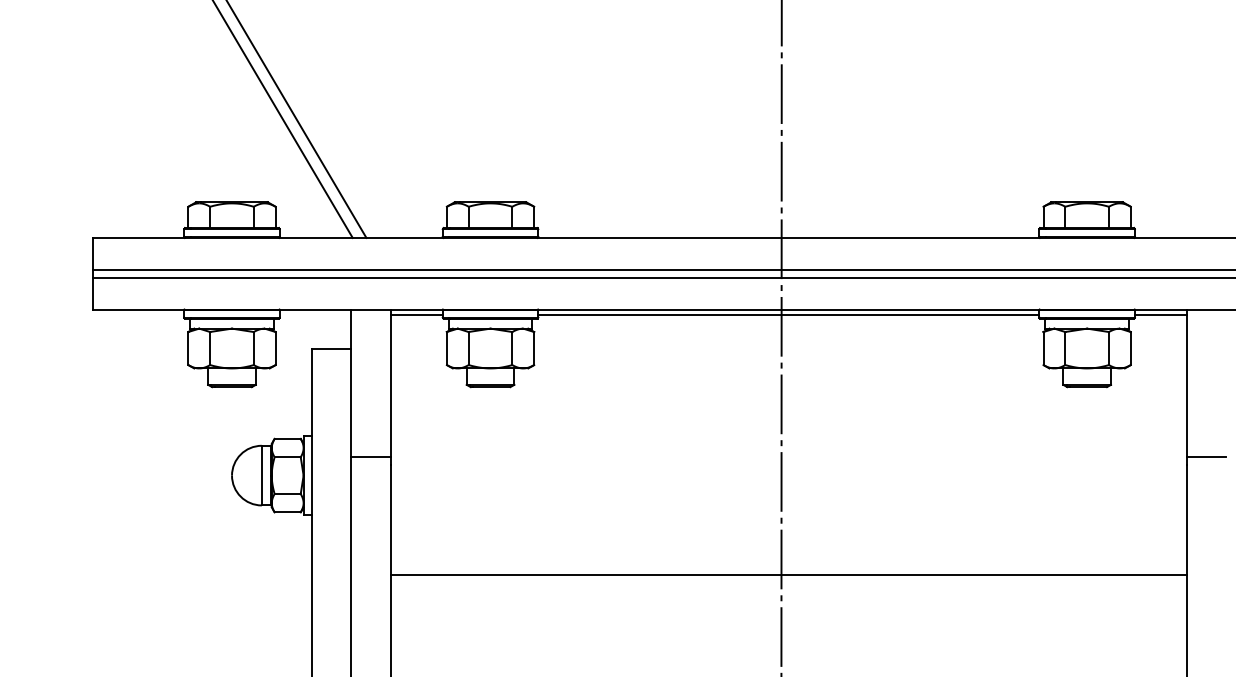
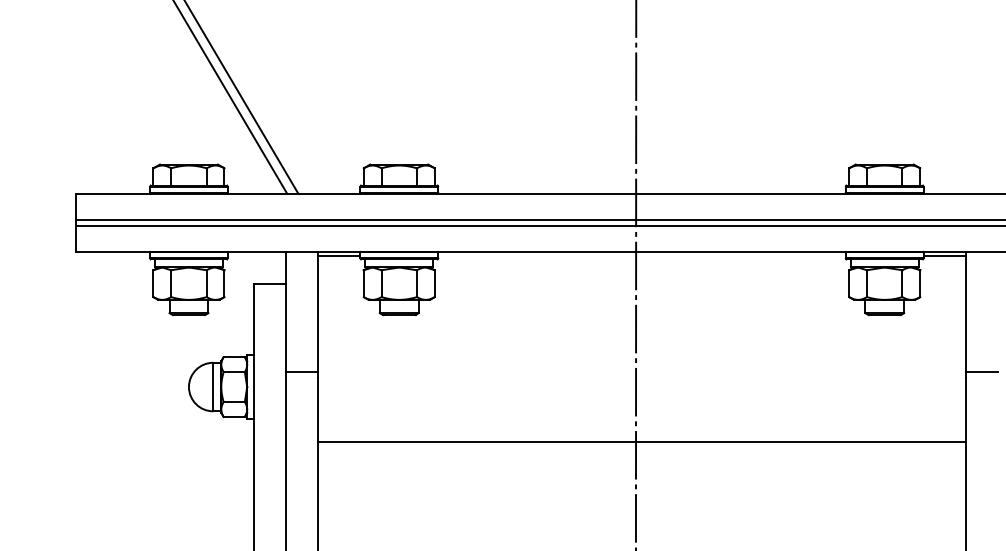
line: (788, 314) -> (641, 255), removed
line: (788, 574) -> (641, 442), moved

